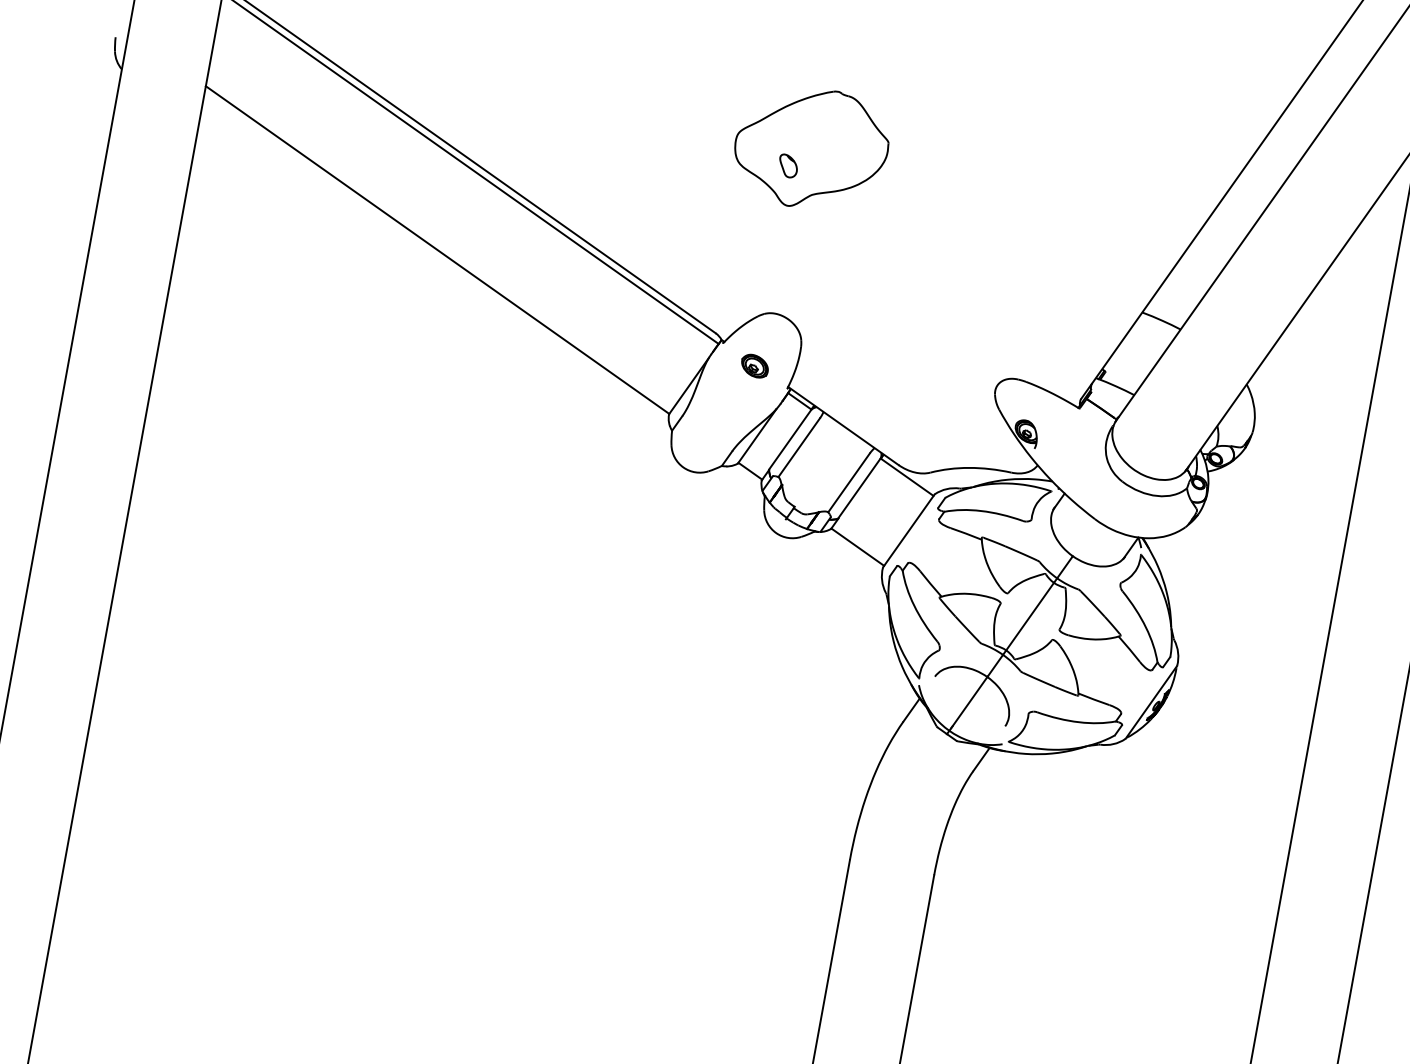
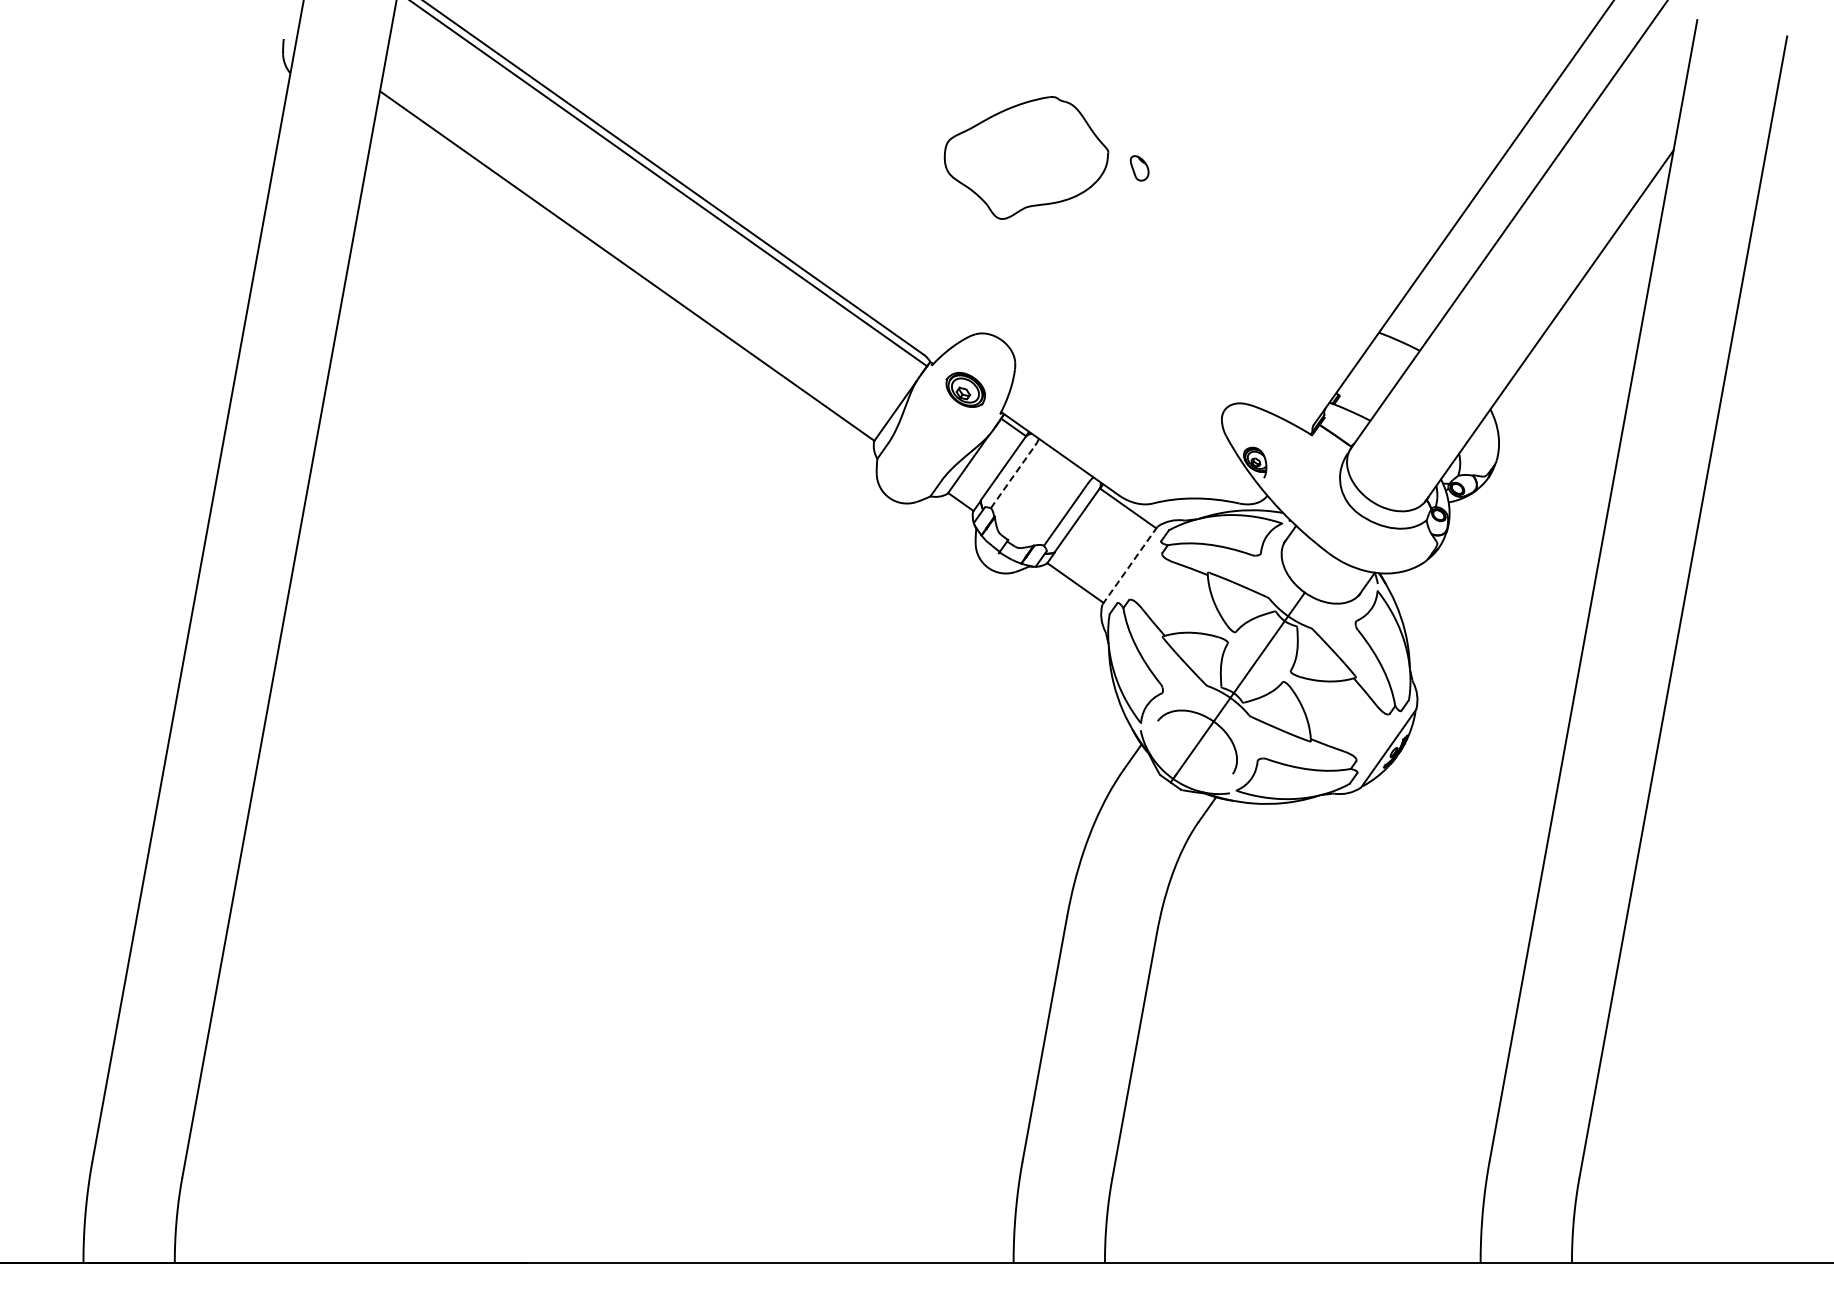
part: (788, 166) -> (1139, 168), moved
part: (754, 365) -> (965, 389), size x1.4
line: (799, 447) -> (1013, 476), solid -> dashed
line: (908, 531) -> (1129, 566), solid -> dashed

